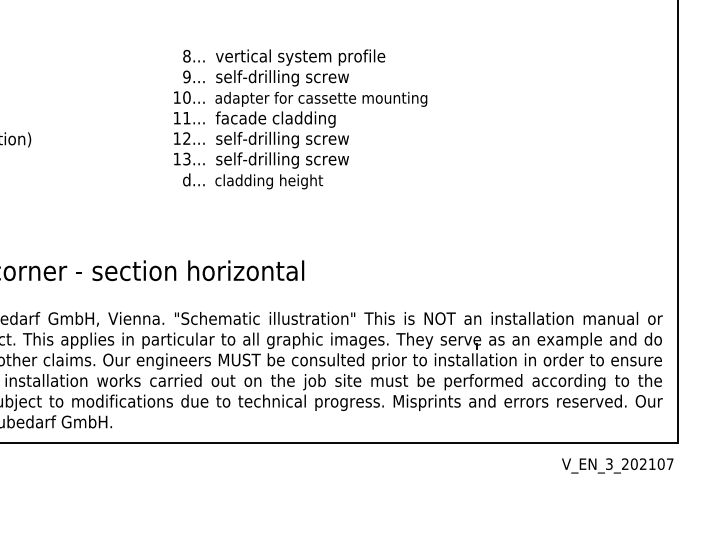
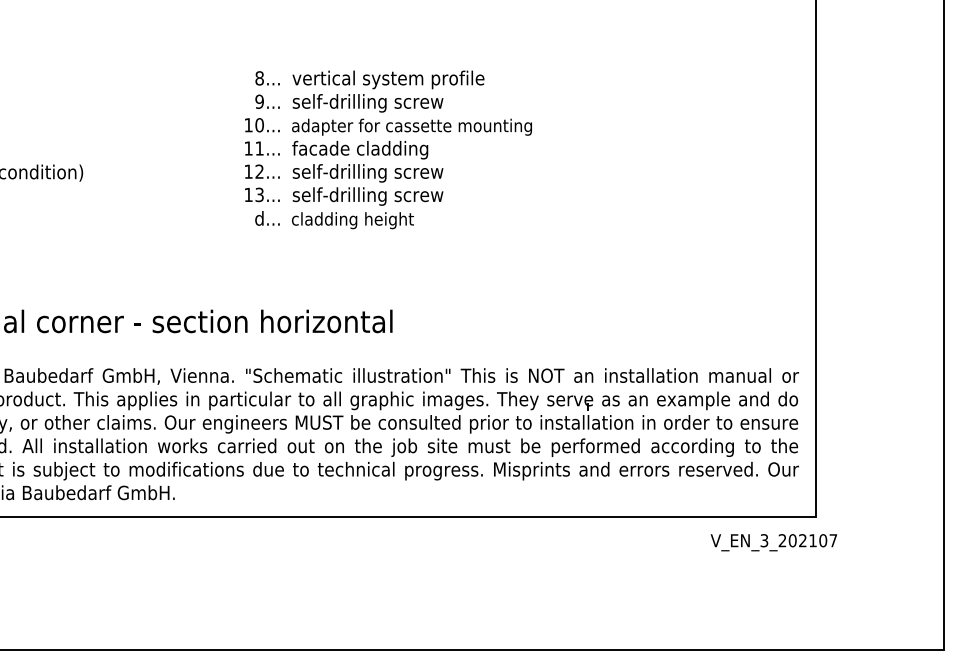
text: (617, 465) -> (773, 542), moved

